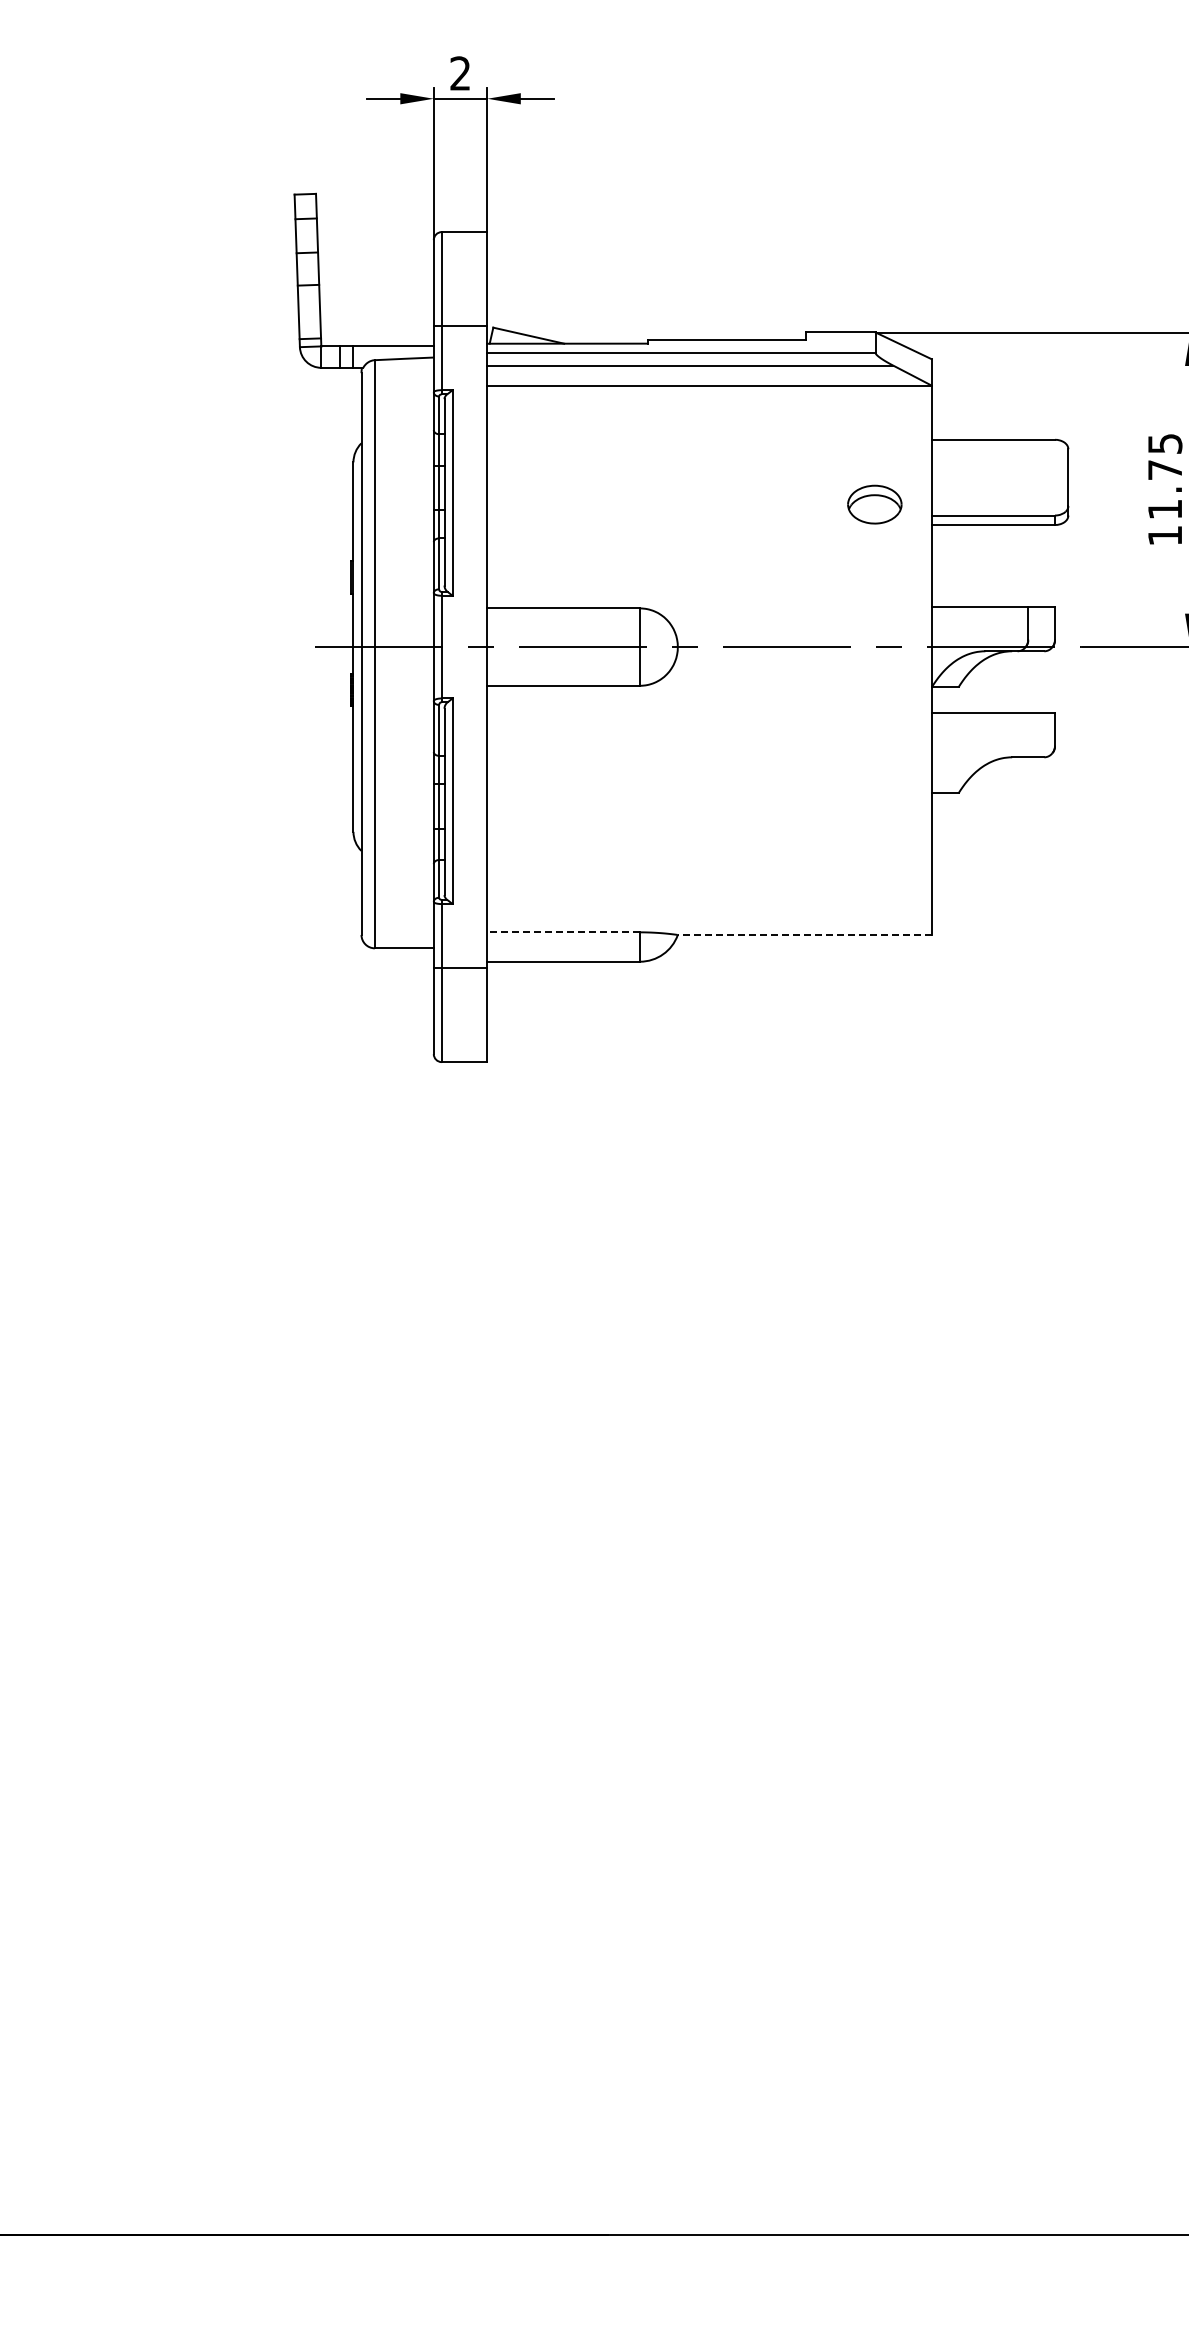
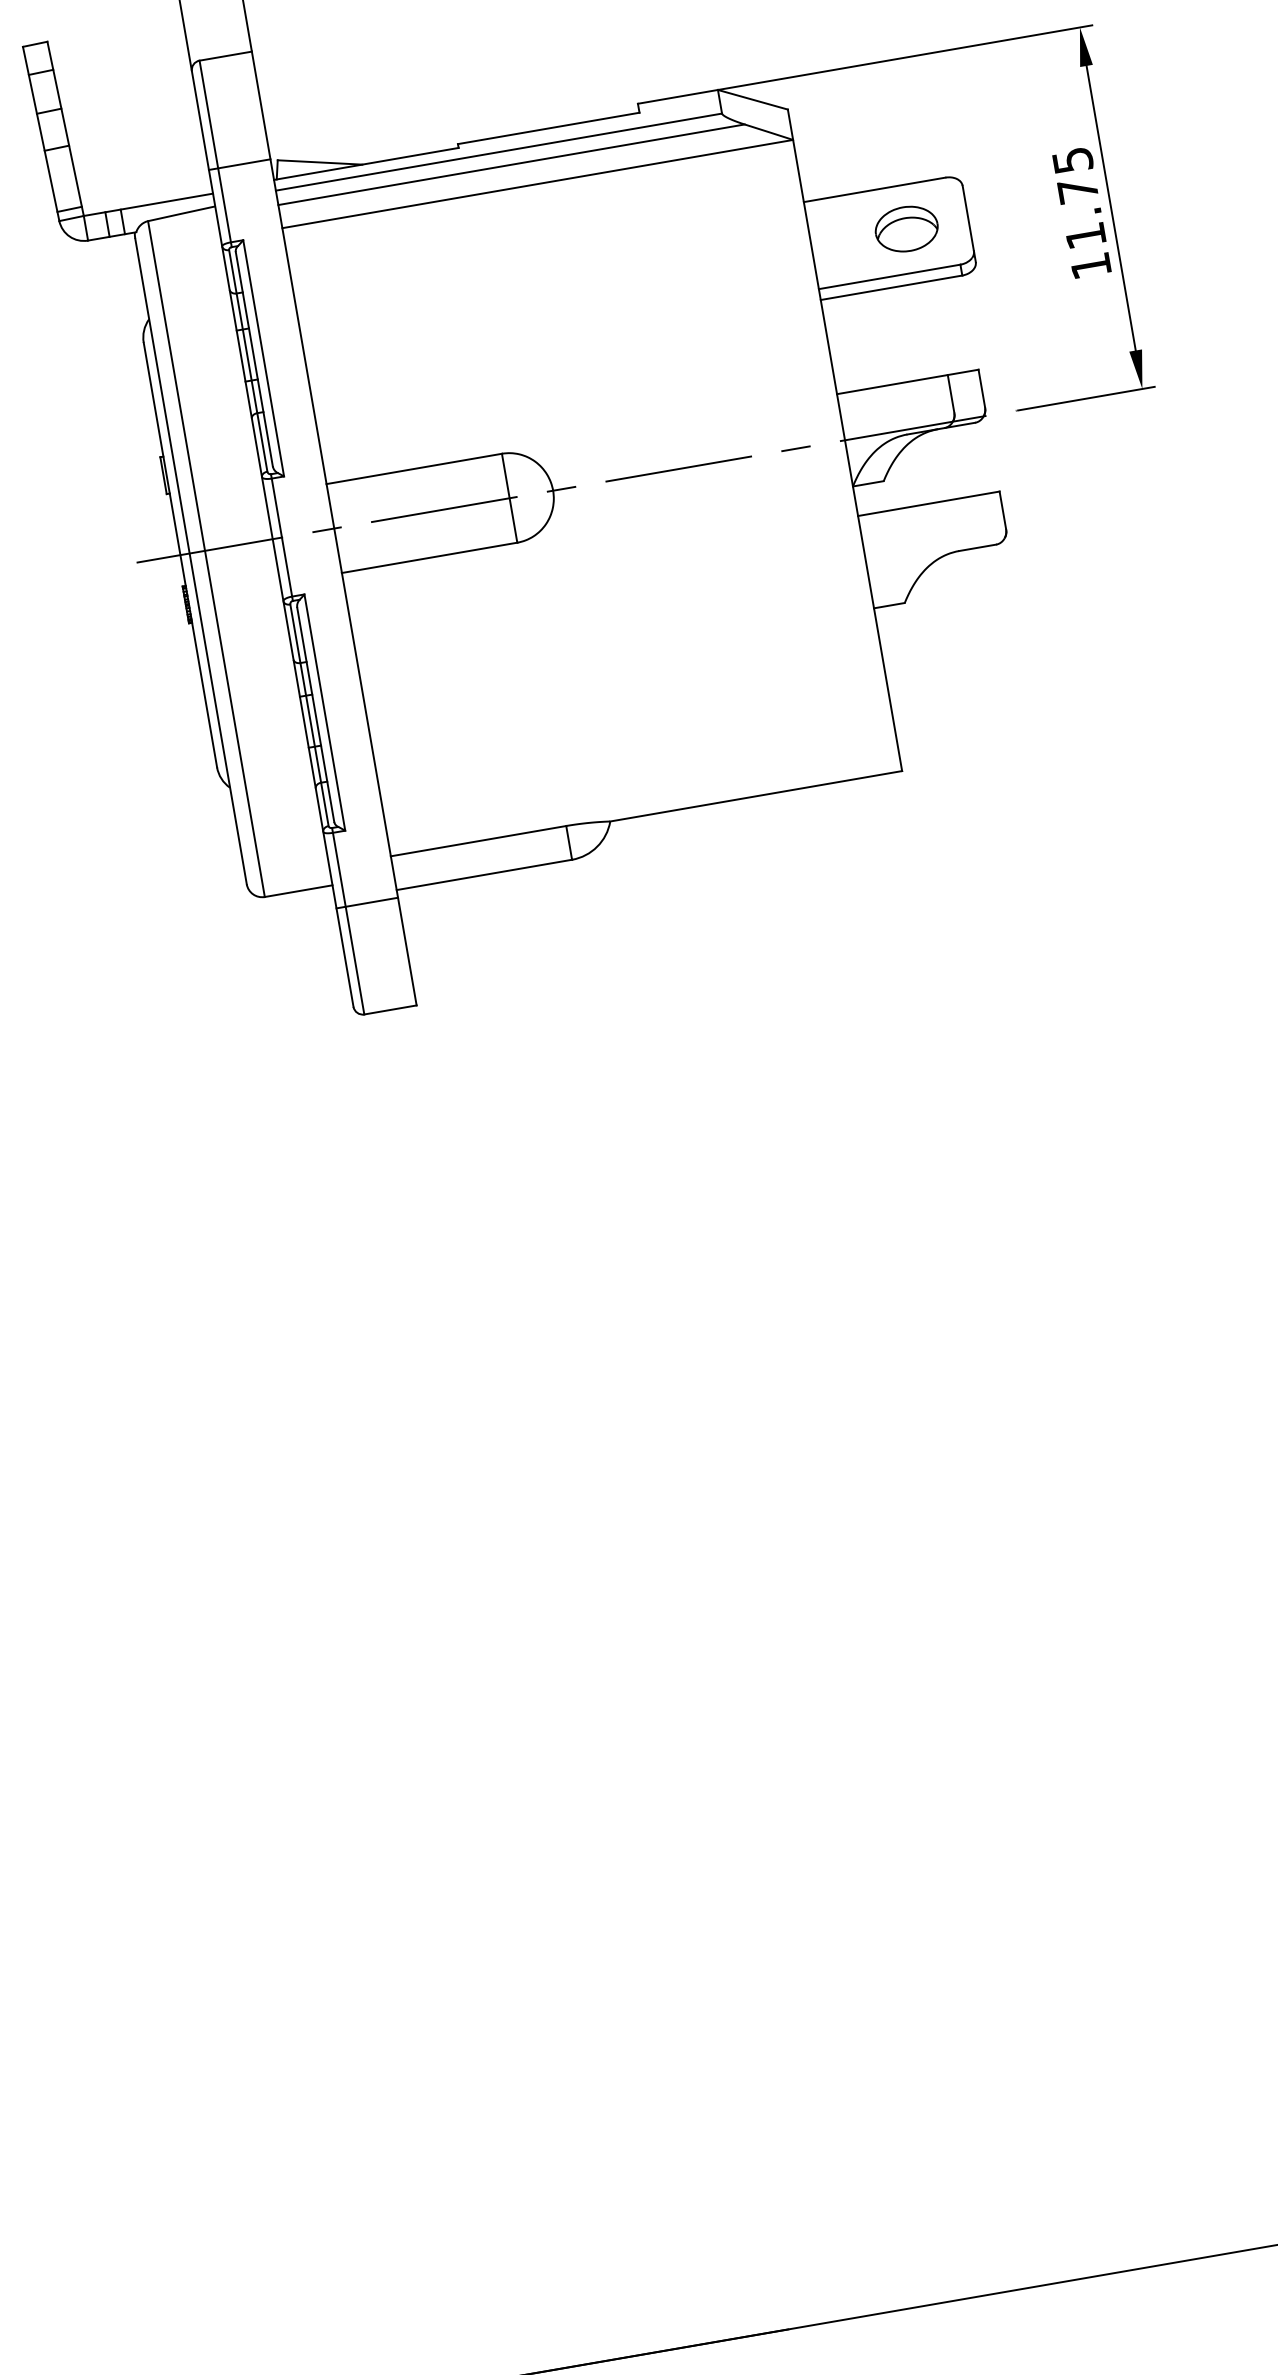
part: (874, 504) -> (906, 229), moved
line: (563, 932) -> (478, 841), dashed -> solid
line: (804, 934) -> (755, 795), dashed -> solid

